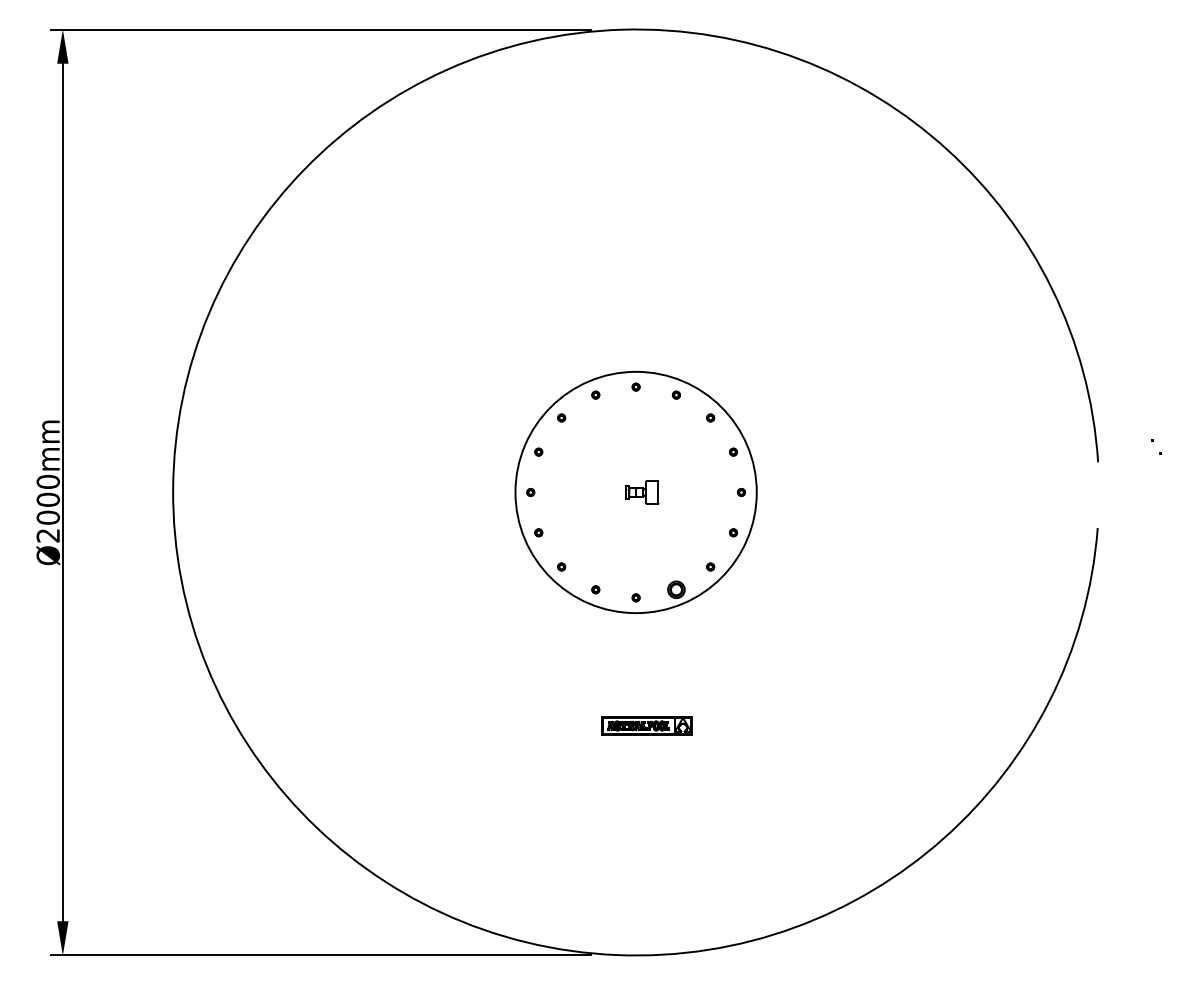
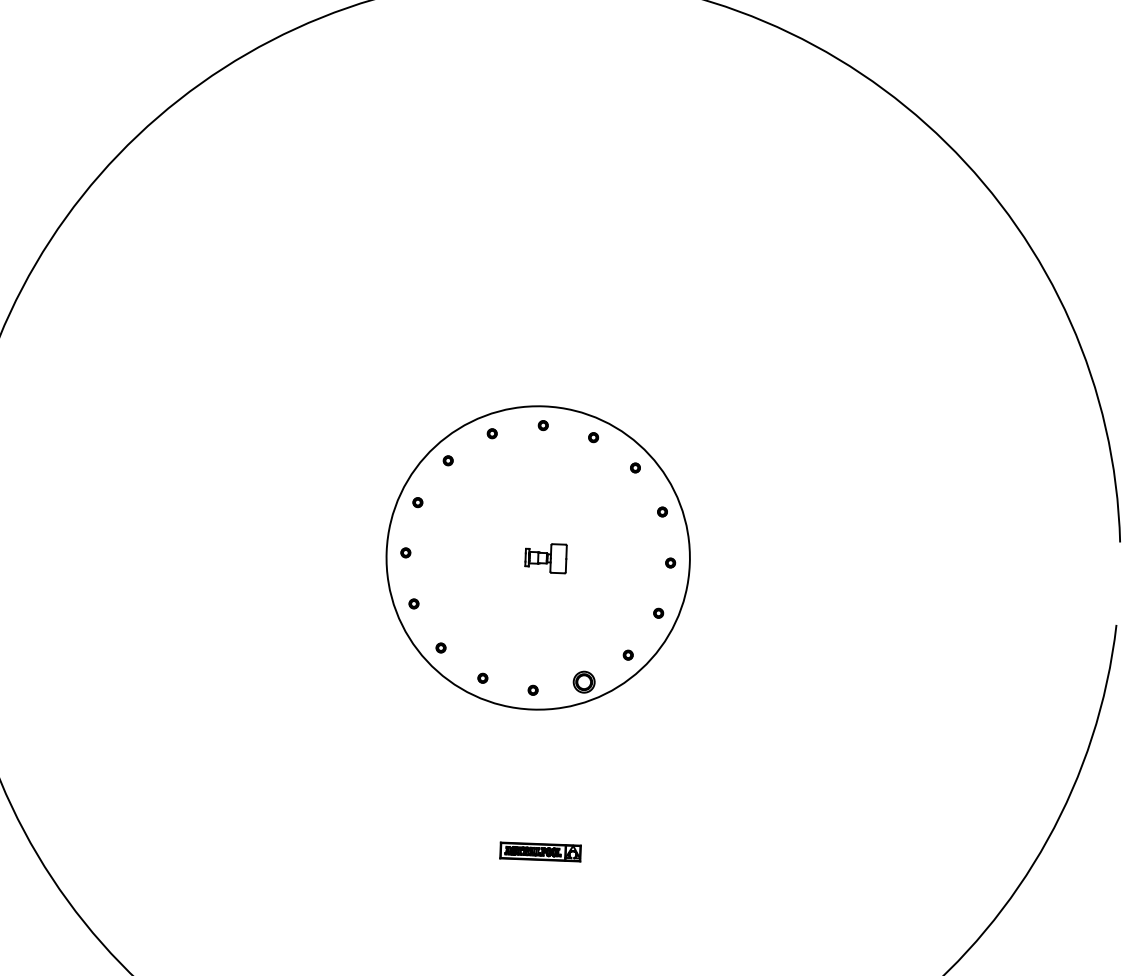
part: (646, 725) -> (540, 851), size x0.71

